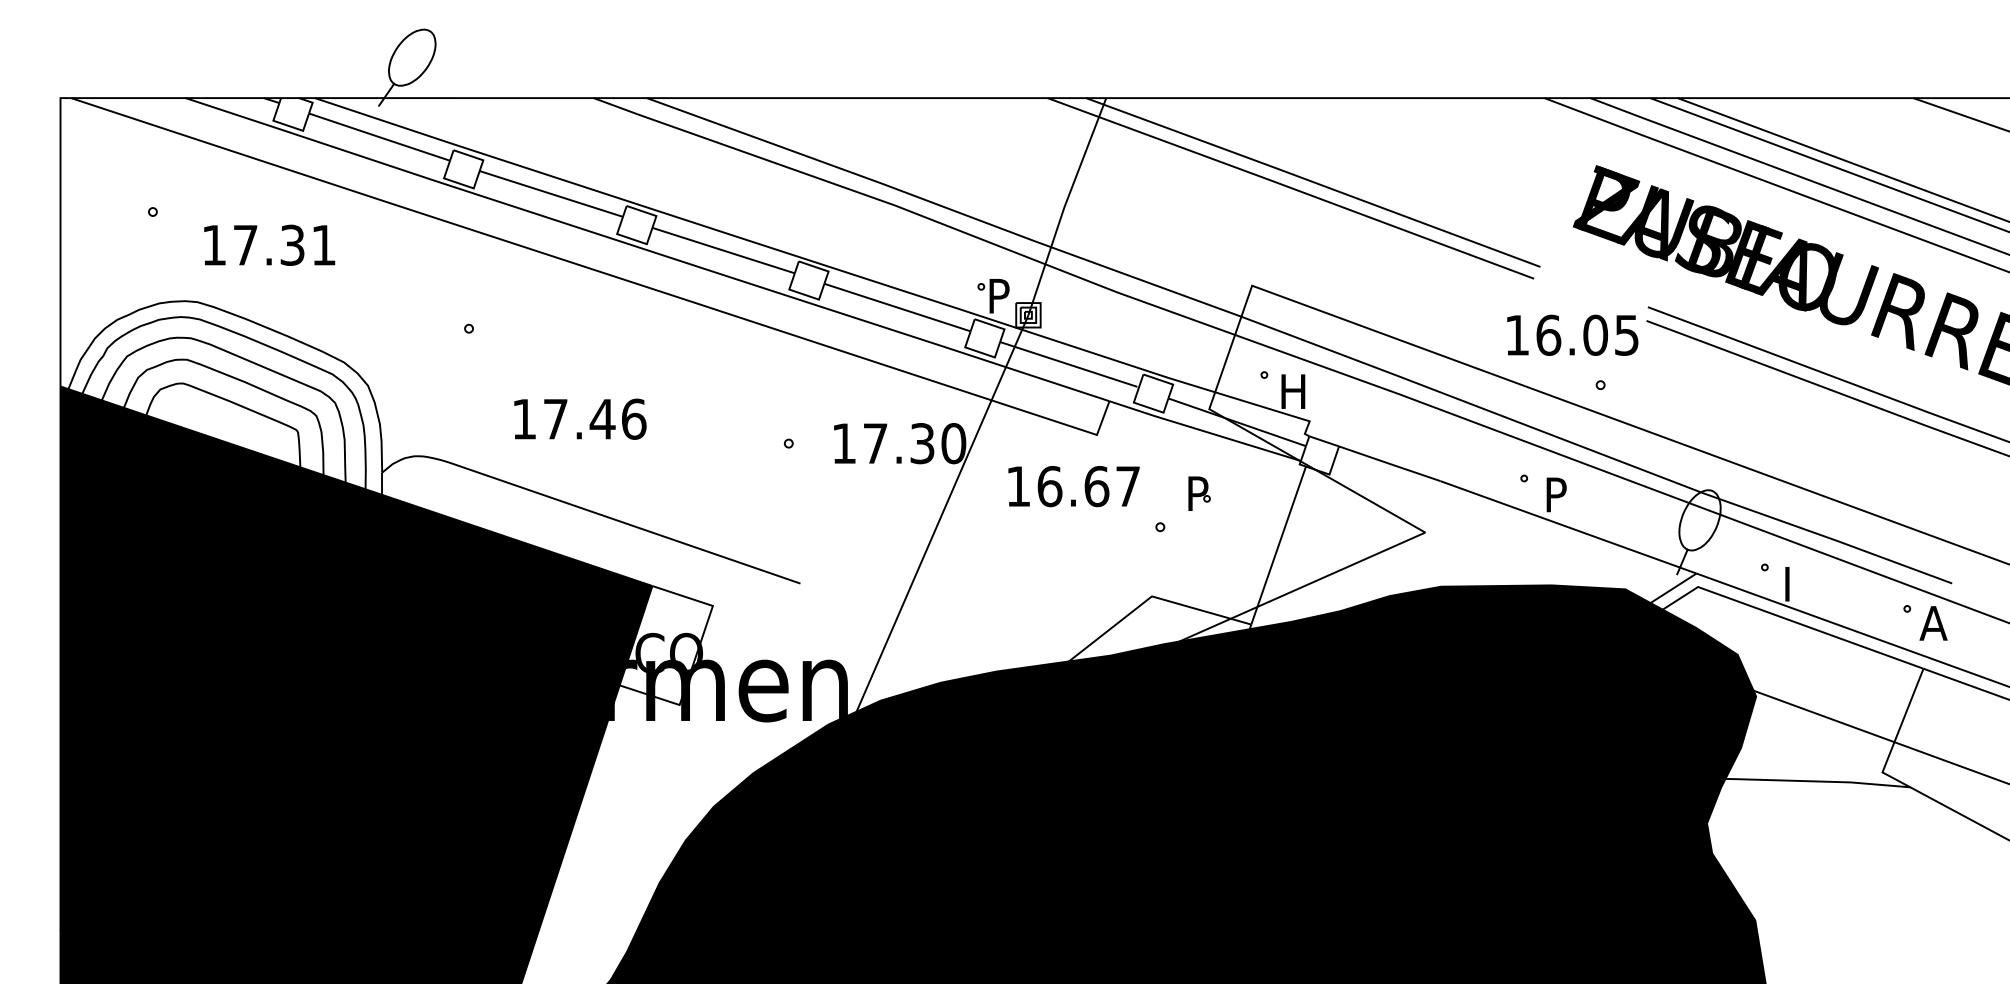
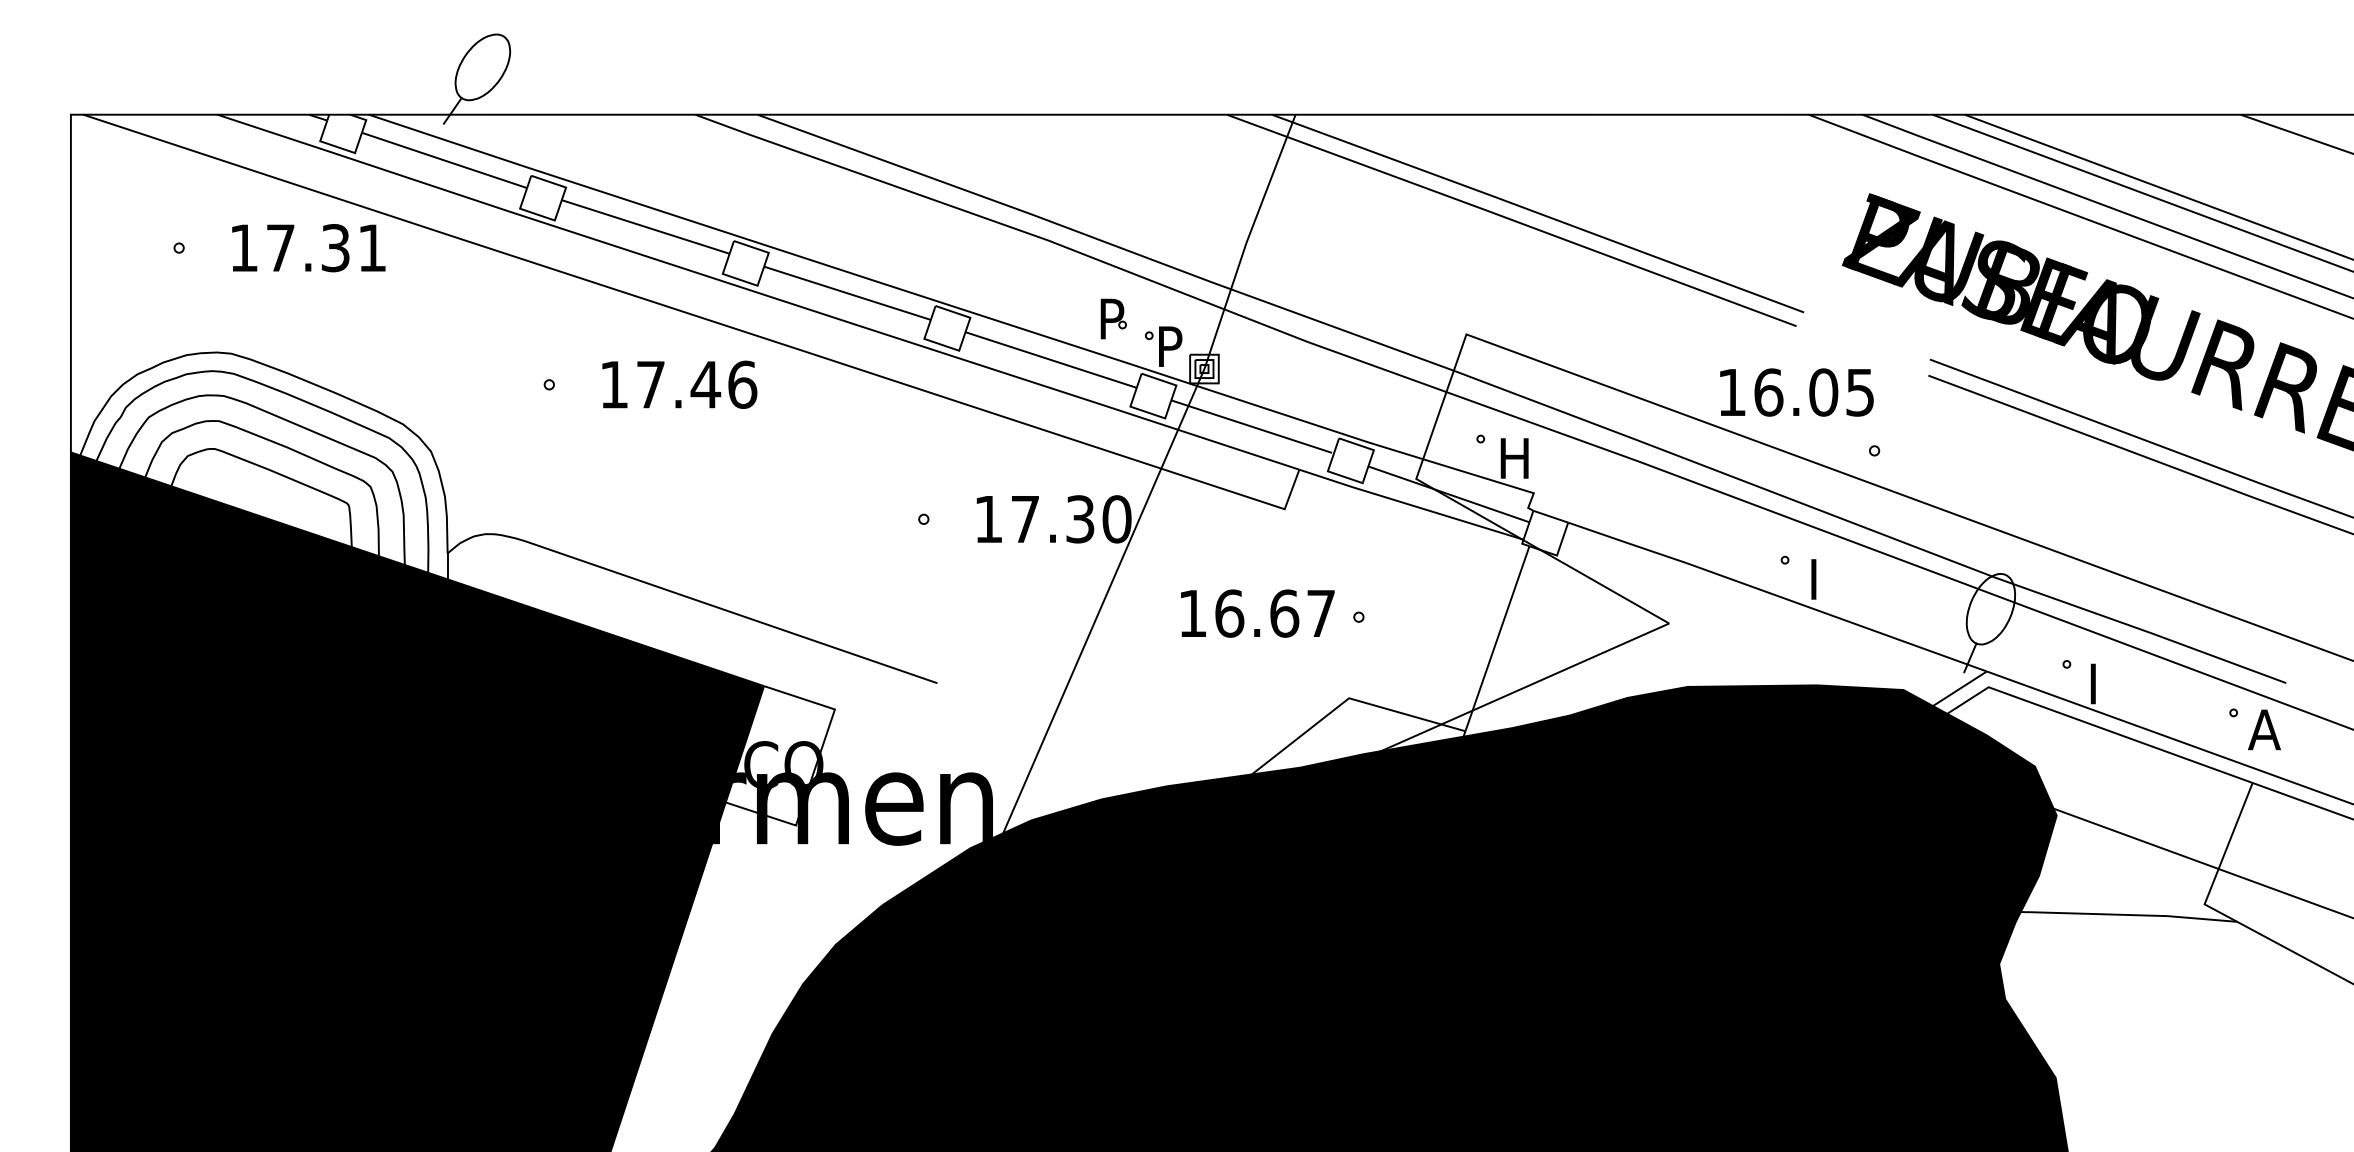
text: (269, 245) -> (308, 248), moved
text: (1572, 335) -> (1796, 392), moved
text: (580, 418) -> (679, 384), moved
text: (1073, 486) -> (1257, 613), moved
text: (1558, 488) -> (1825, 571), P -> I
part: (1199, 493) -> (1113, 318), moved

